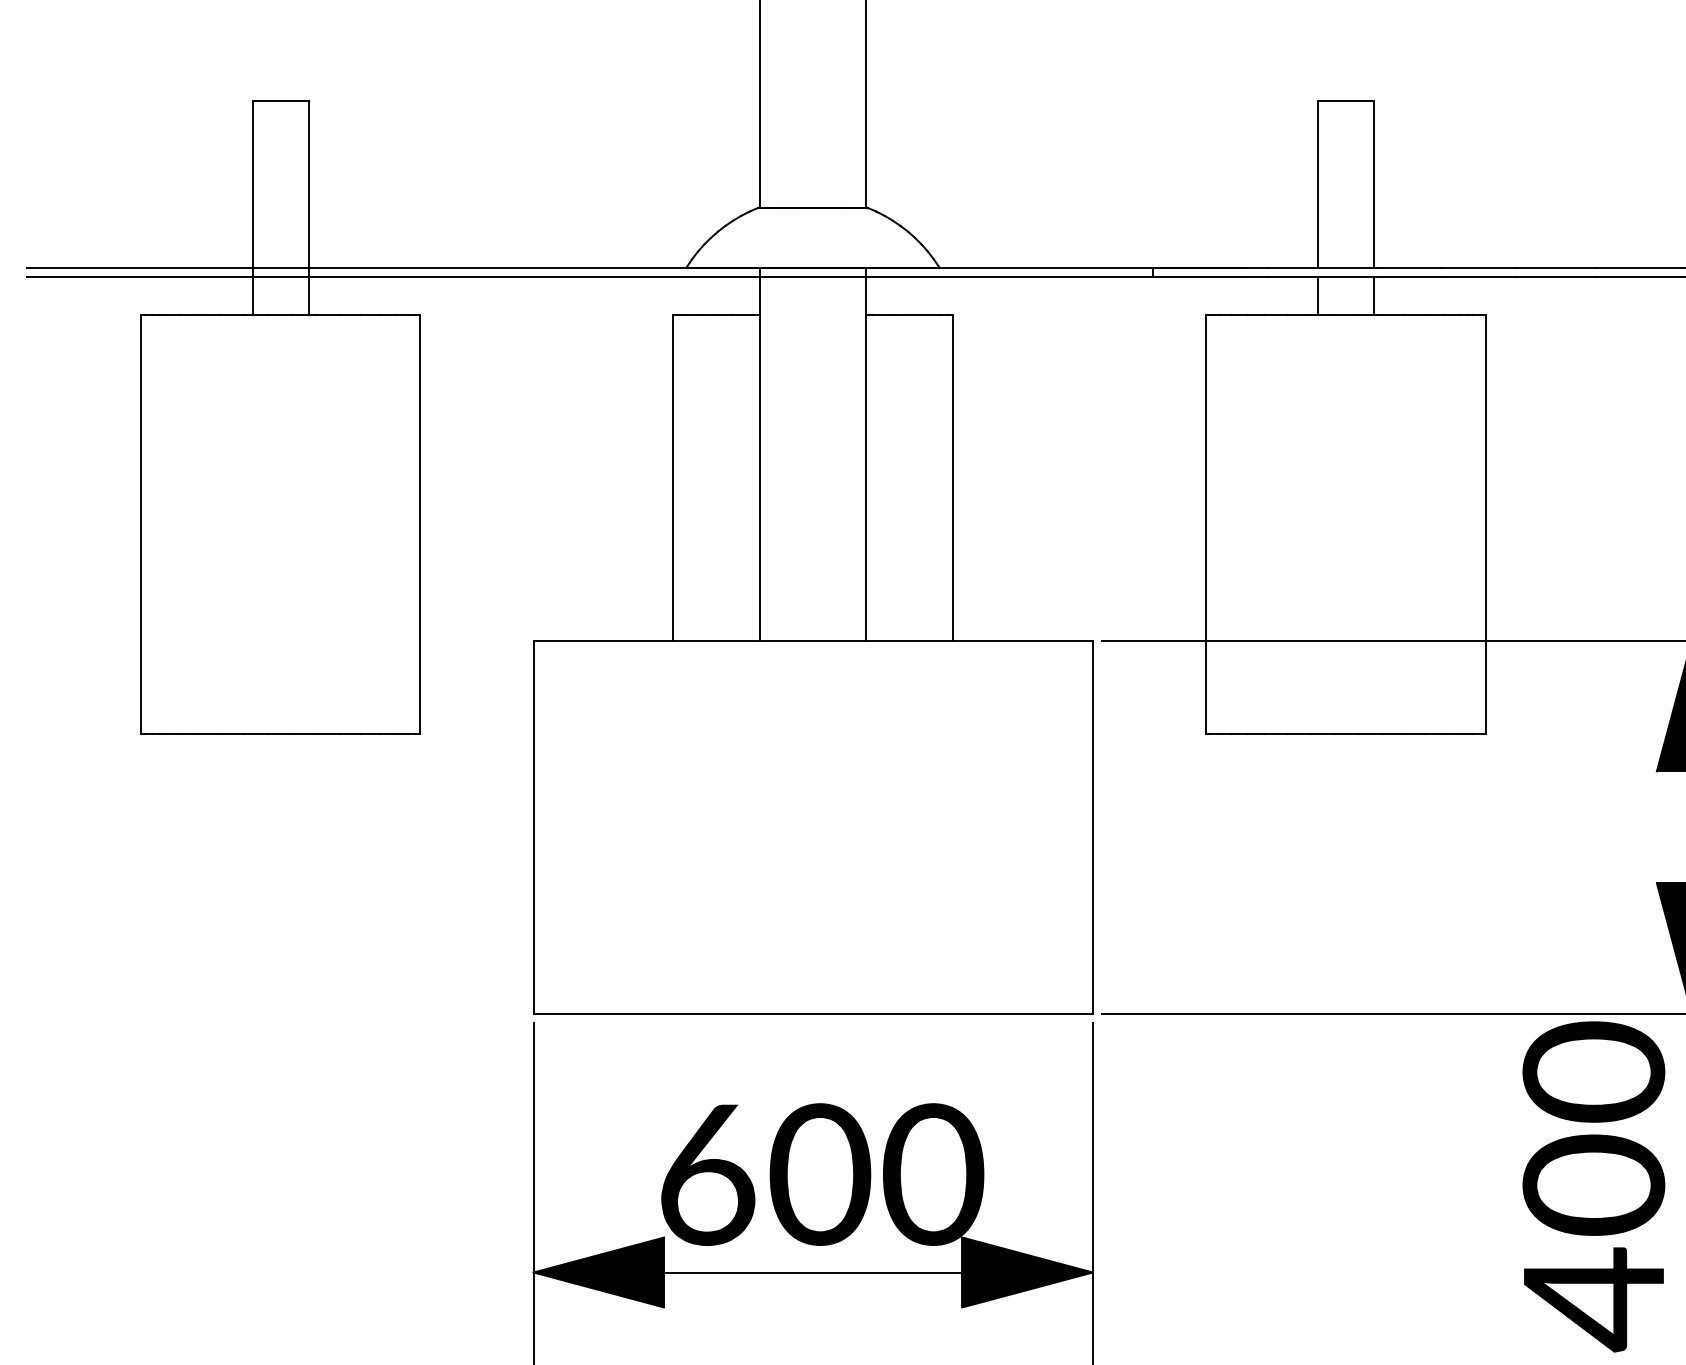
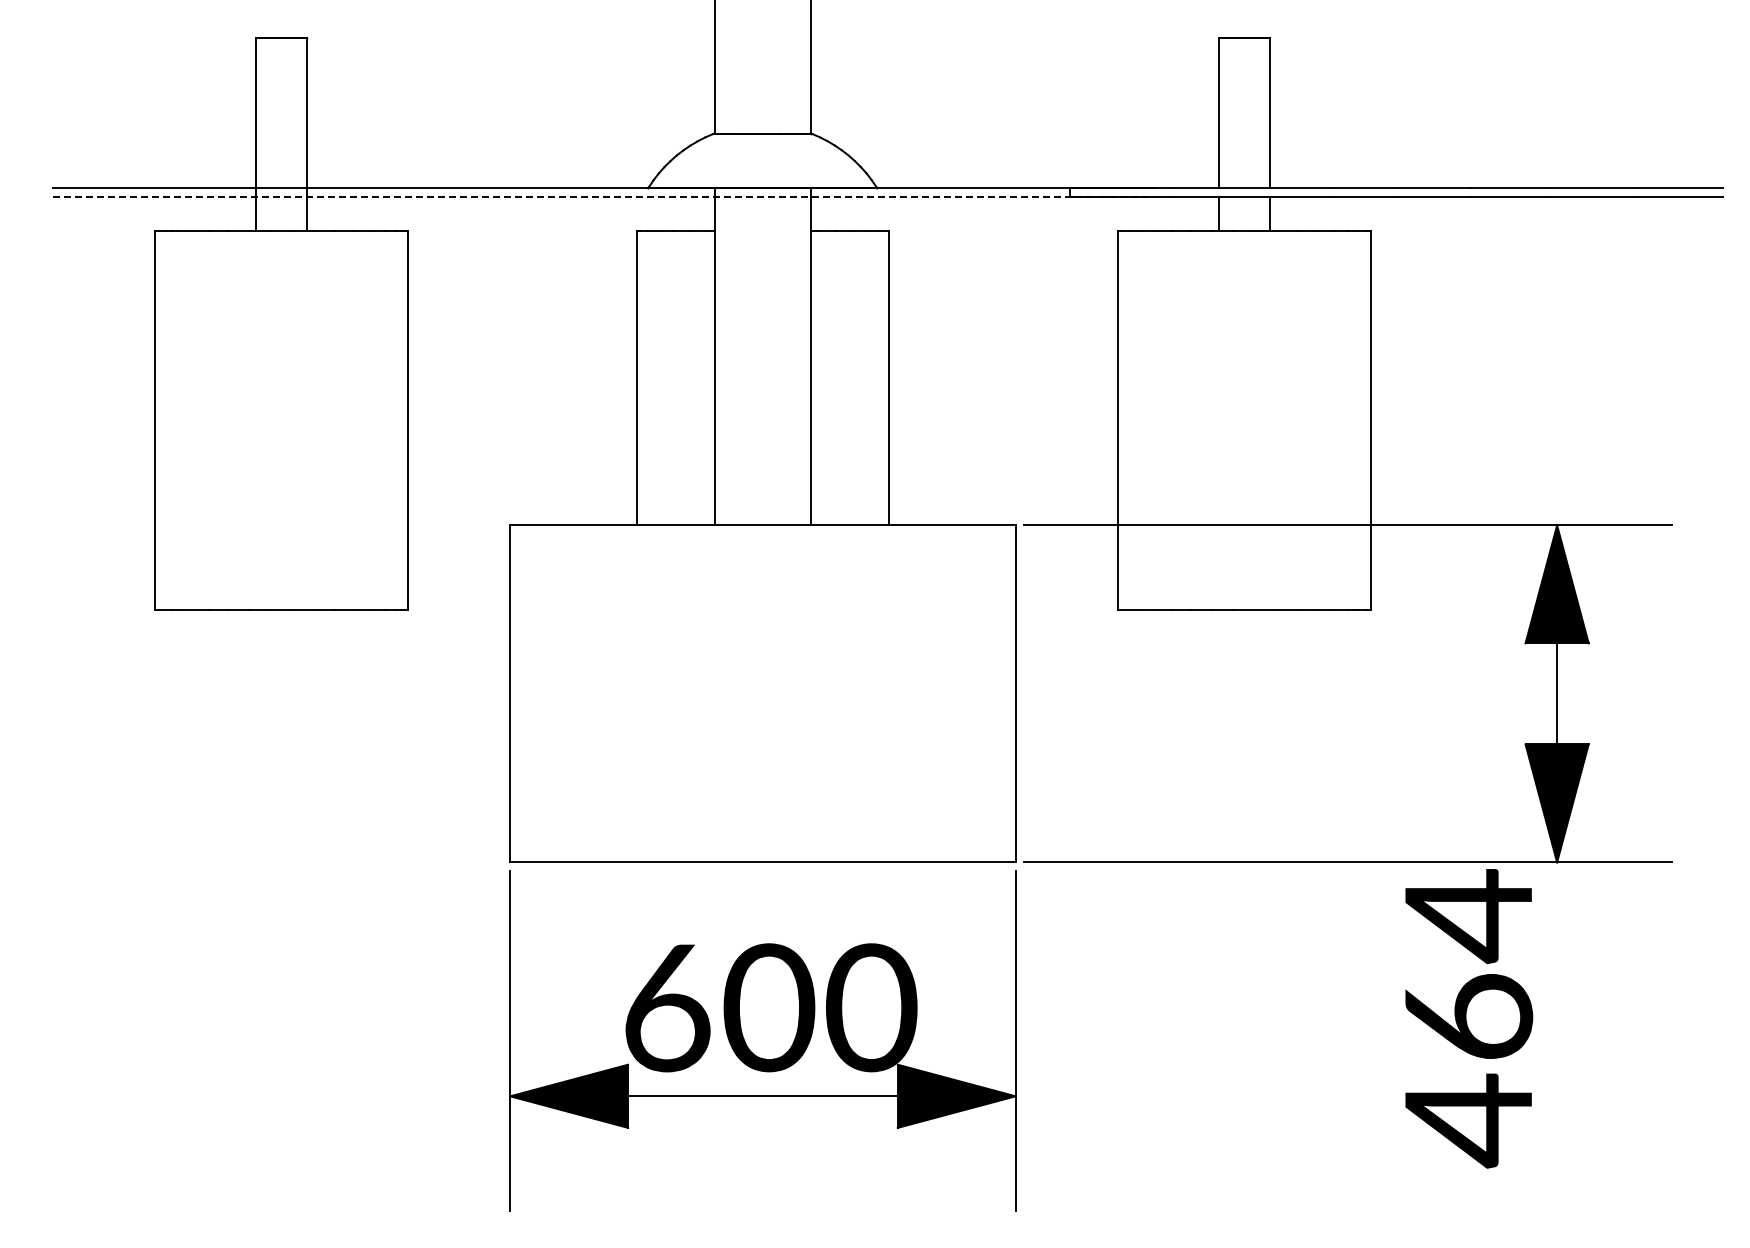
line: (636, 277) -> (603, 196), solid -> dashed
text: (1593, 1128) -> (1468, 966), 400 -> 464

